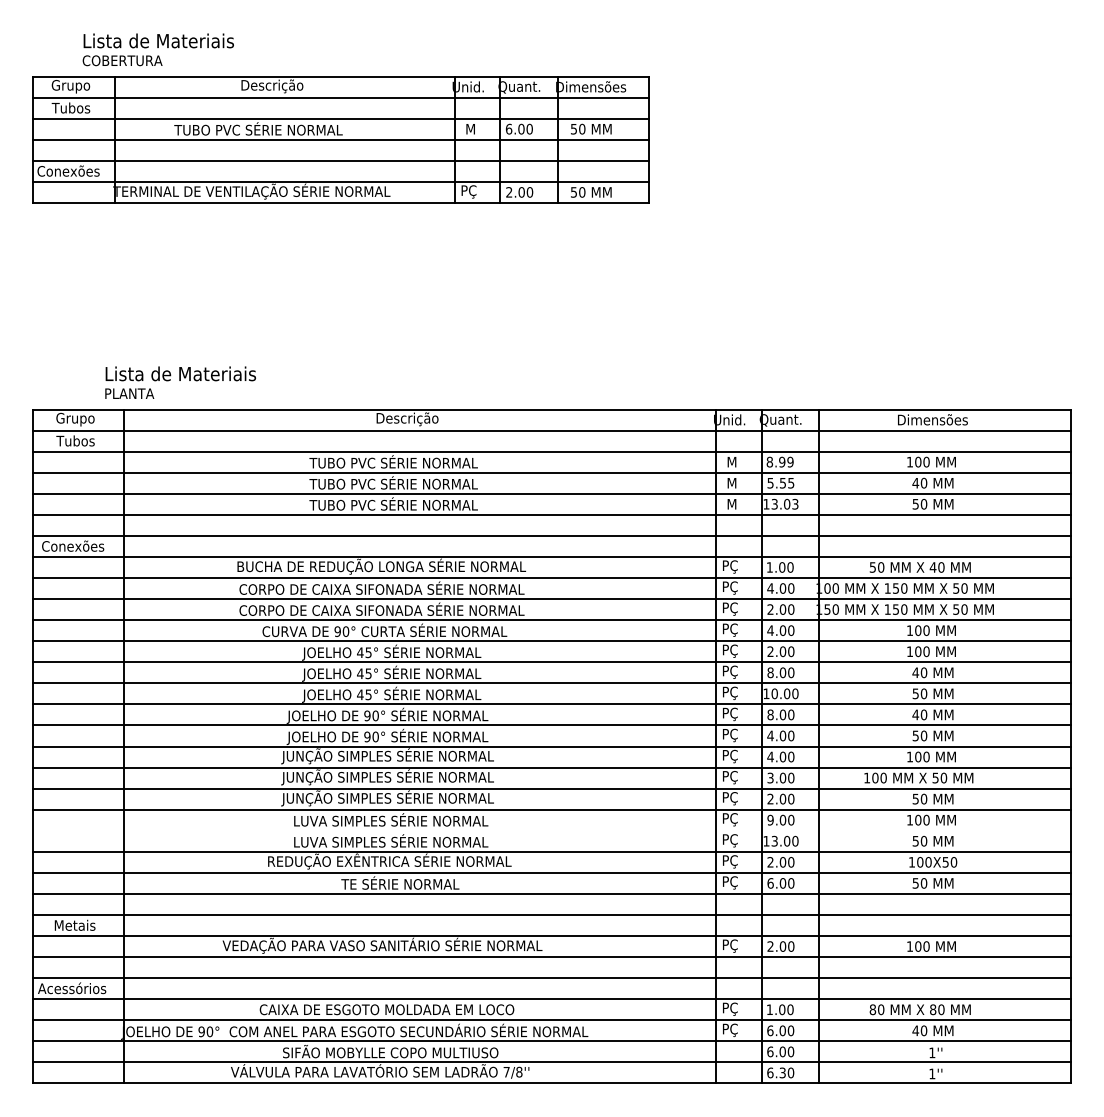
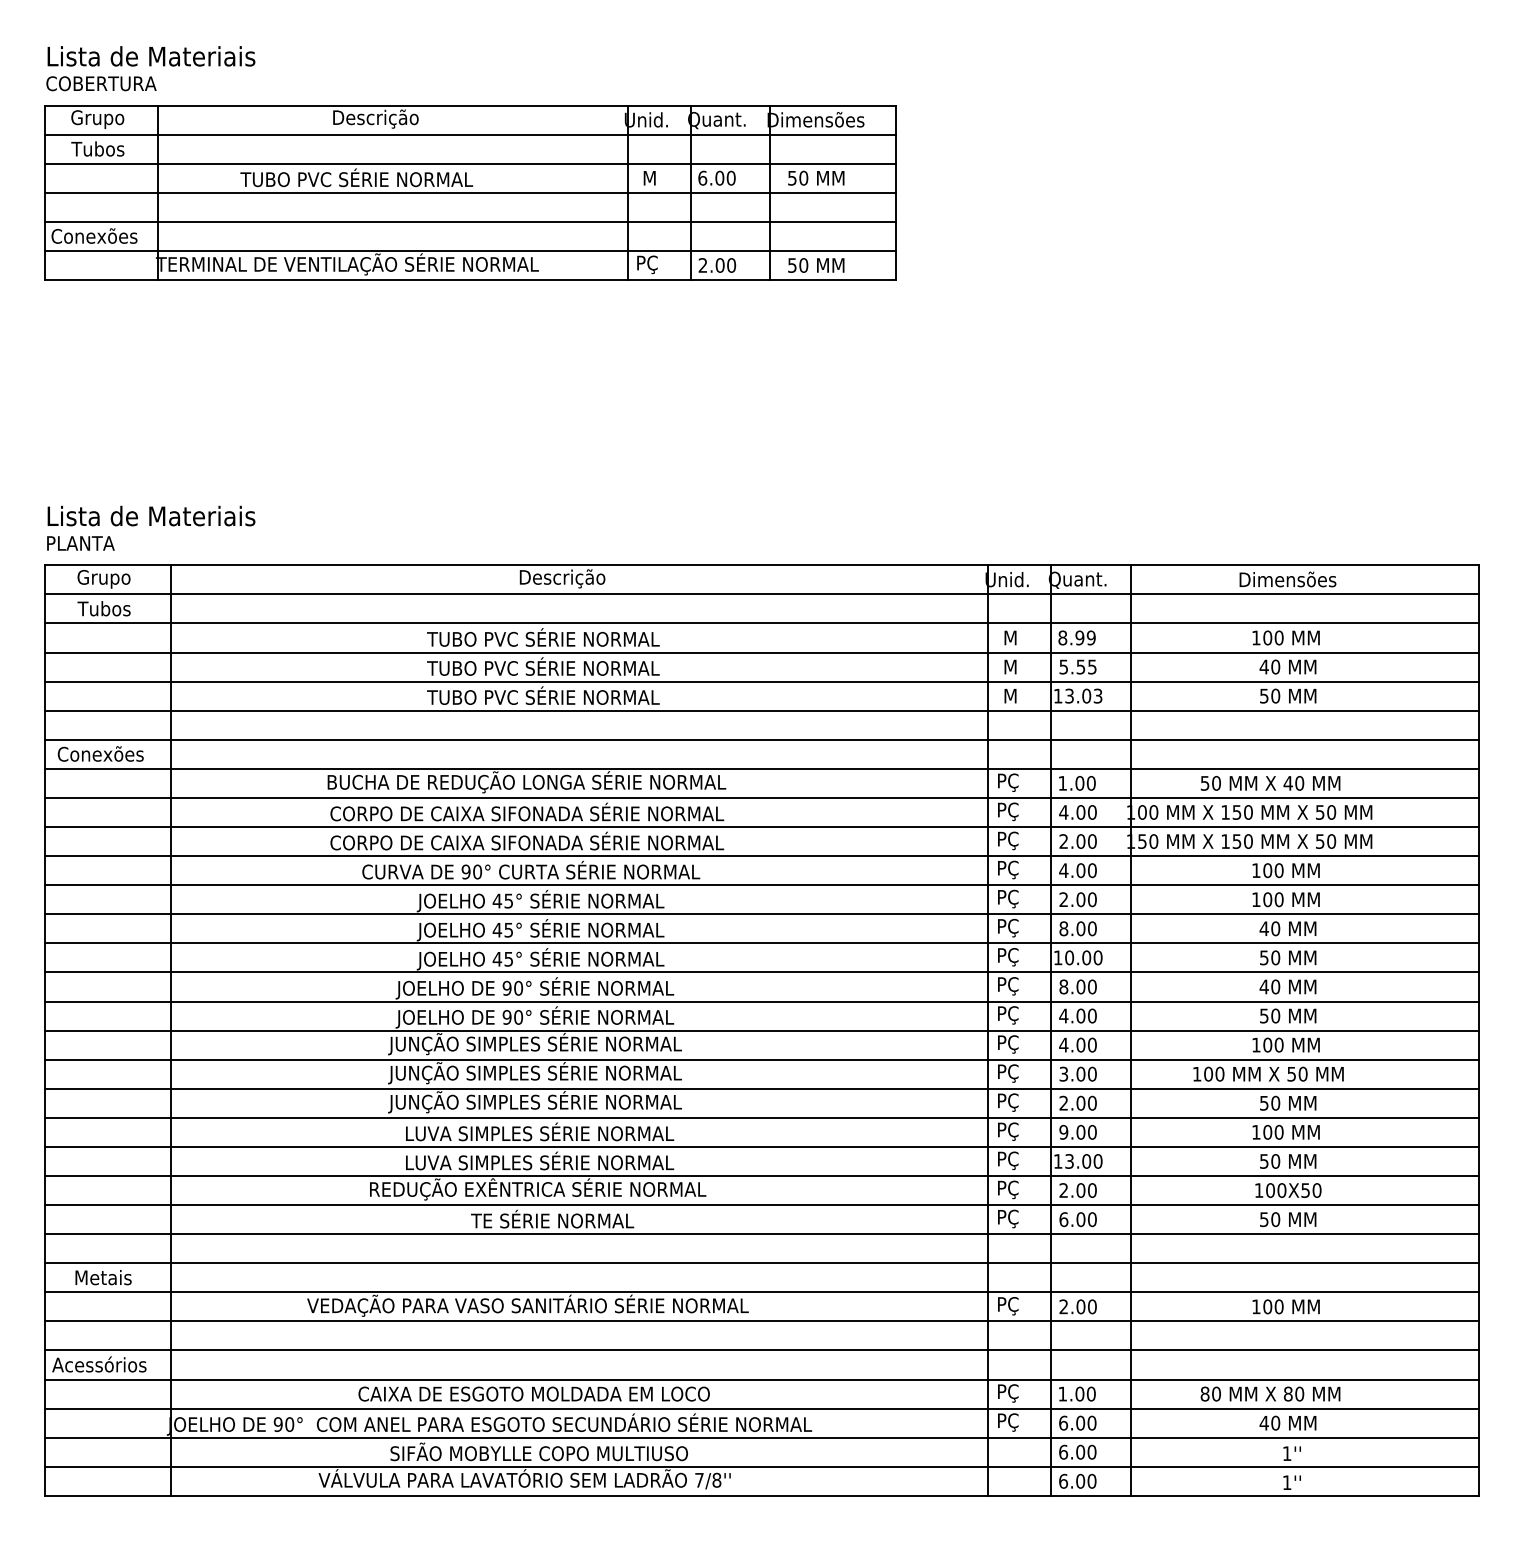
text: (157, 49) -> (149, 68), moved
text: (180, 382) -> (150, 527), moved
line: (552, 830) -> (762, 1146), added
text: (782, 1072) -> (1080, 1480), 6.30 -> 6.00

